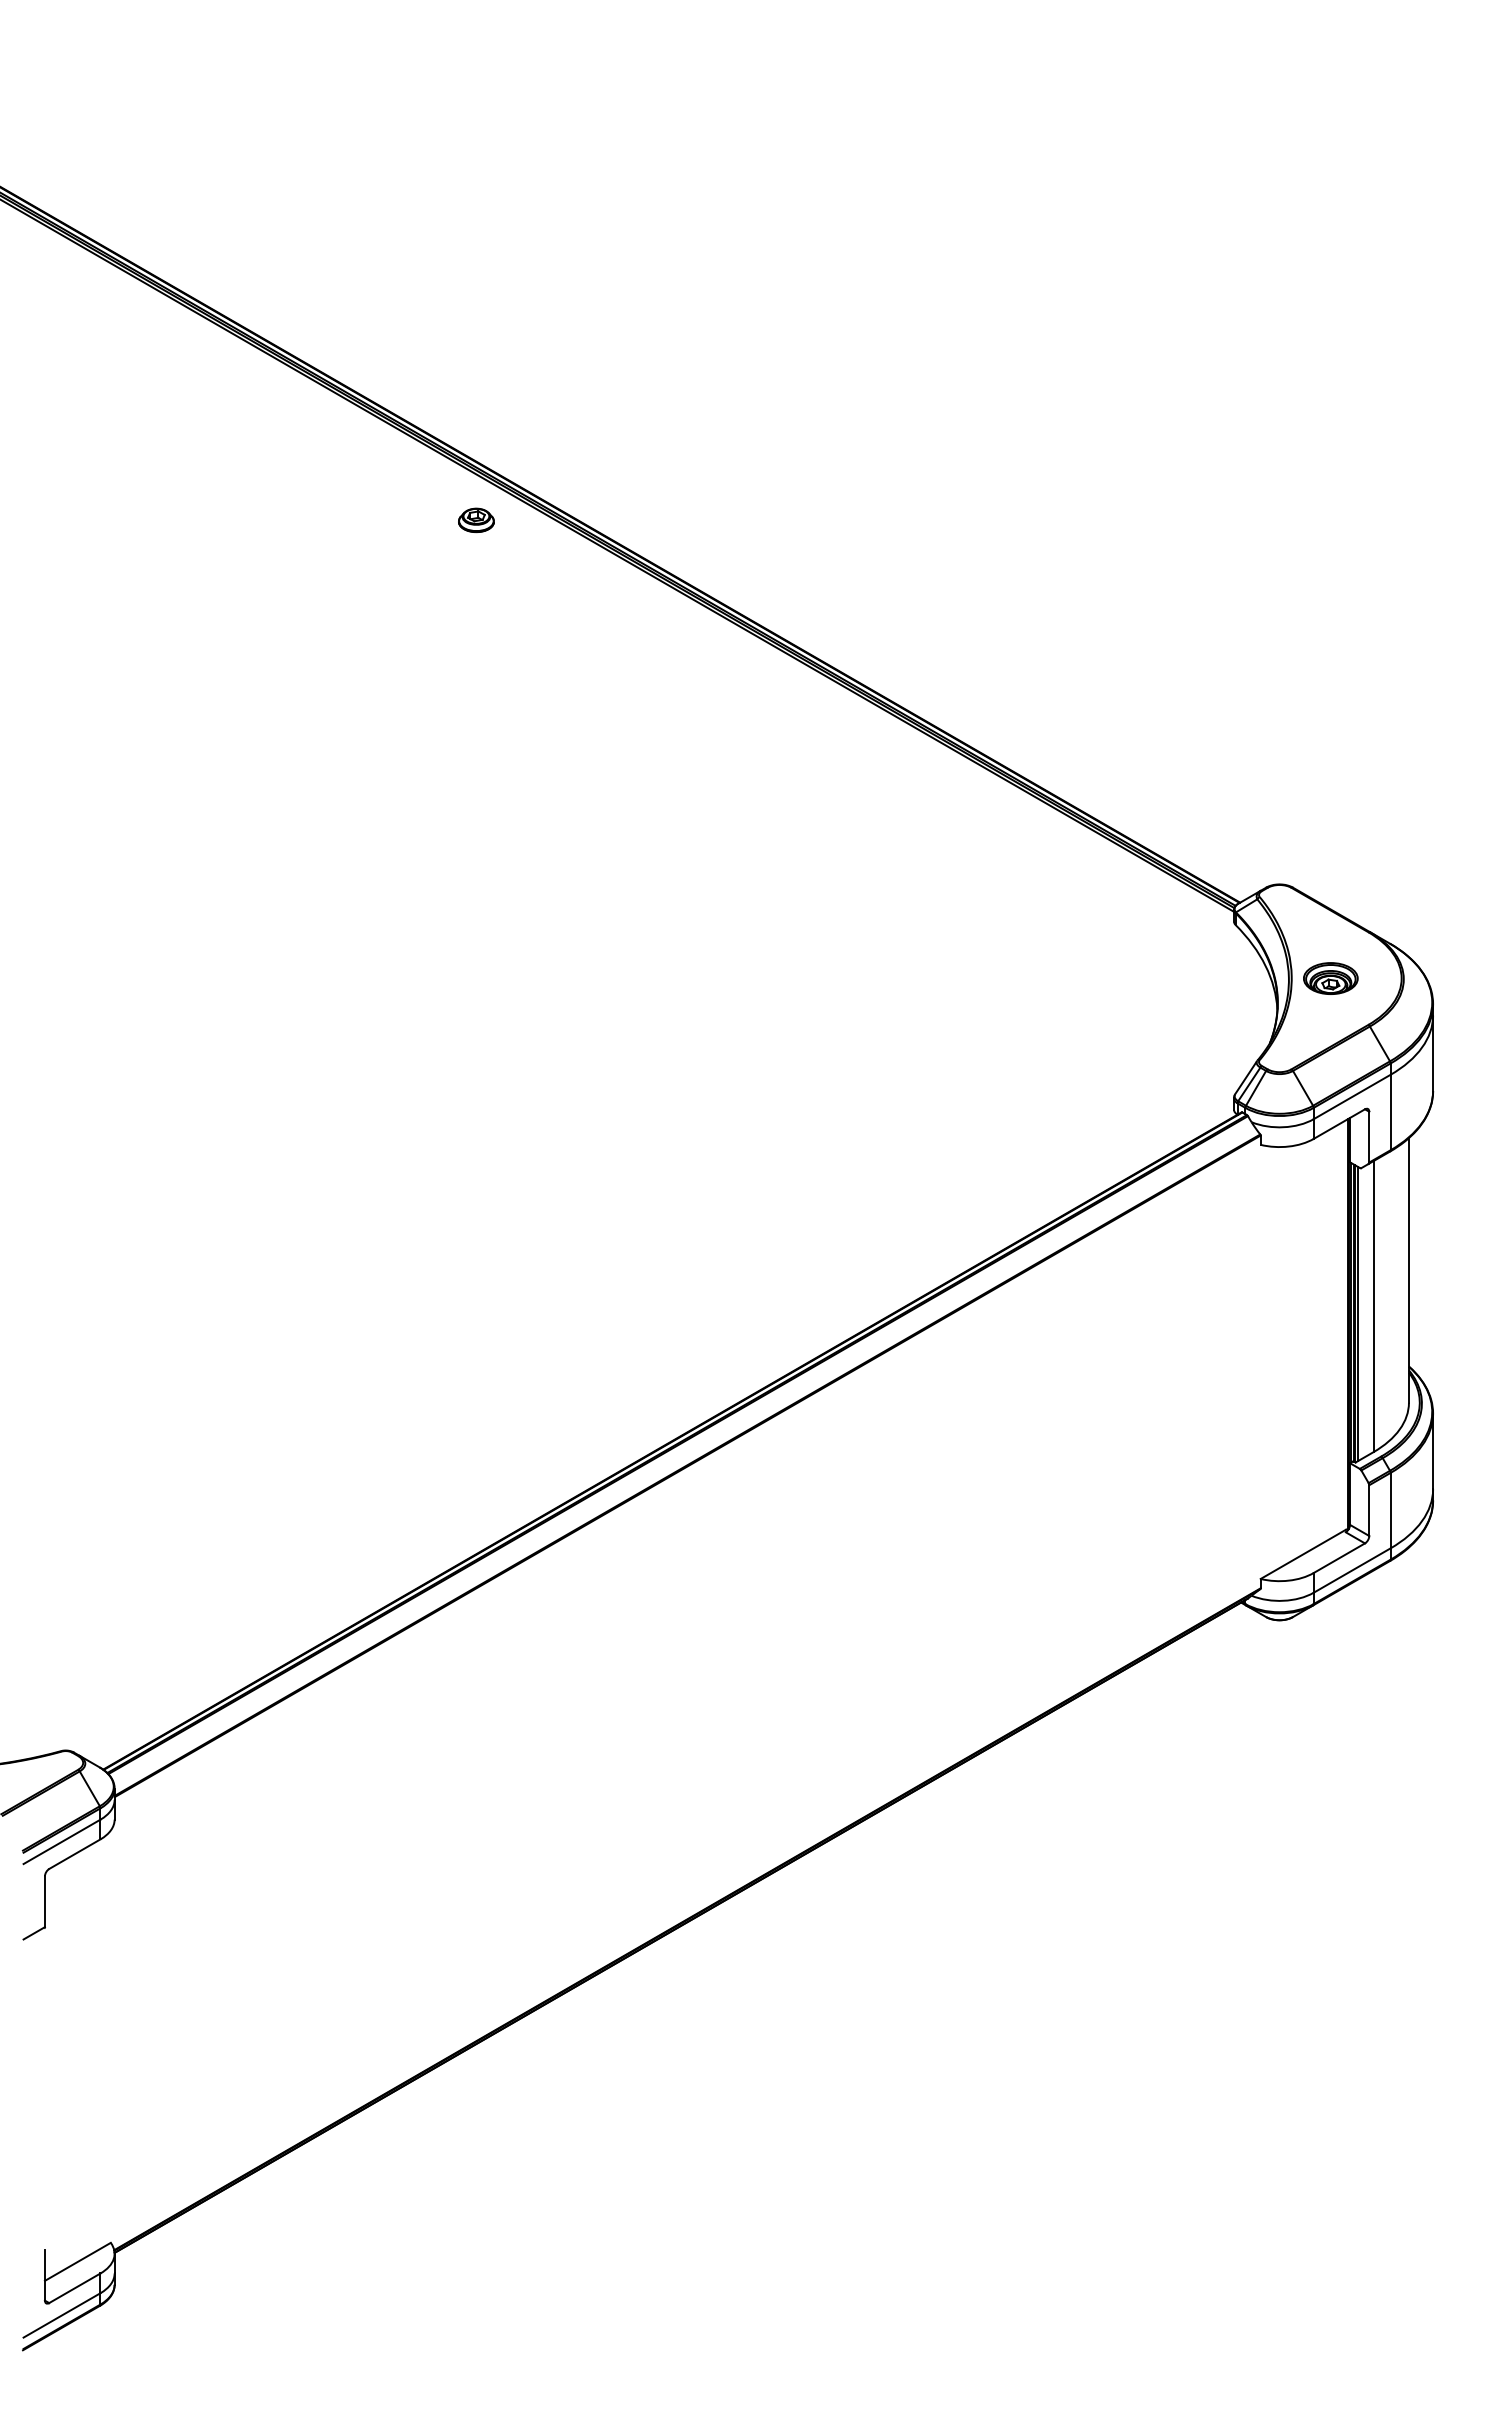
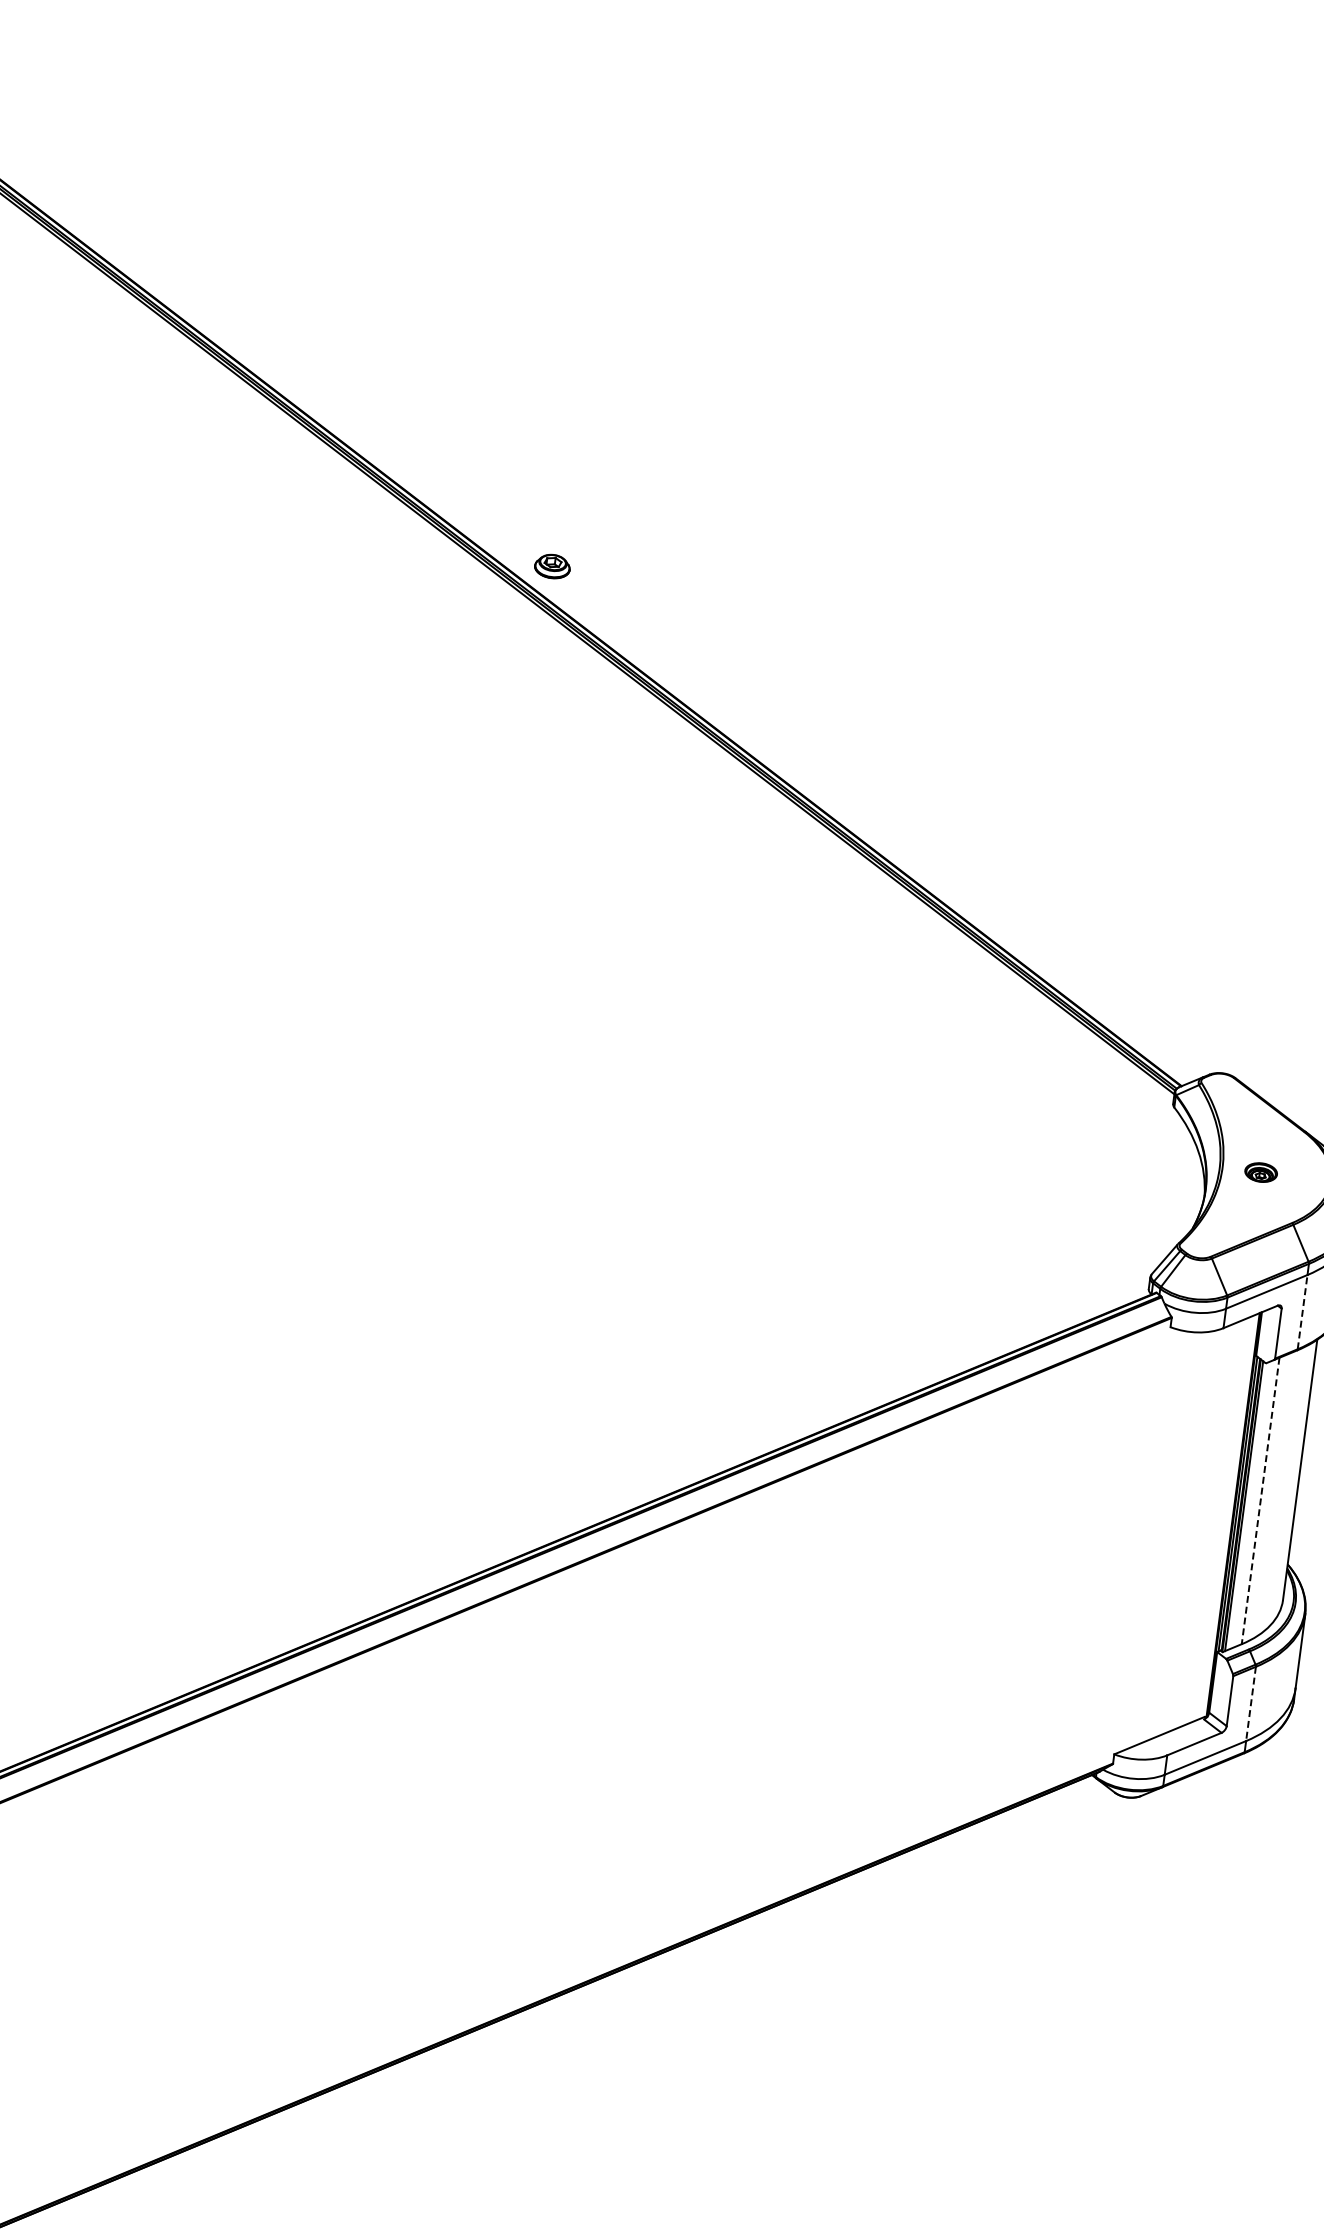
part: (476, 520) -> (552, 566), moved
part: (1330, 978) -> (1260, 1172), size x0.6
line: (1390, 1112) -> (1302, 1312), solid -> dashed
line: (1373, 1306) -> (1260, 1500), solid -> dashed
line: (1390, 1510) -> (1250, 1703), solid -> dashed

